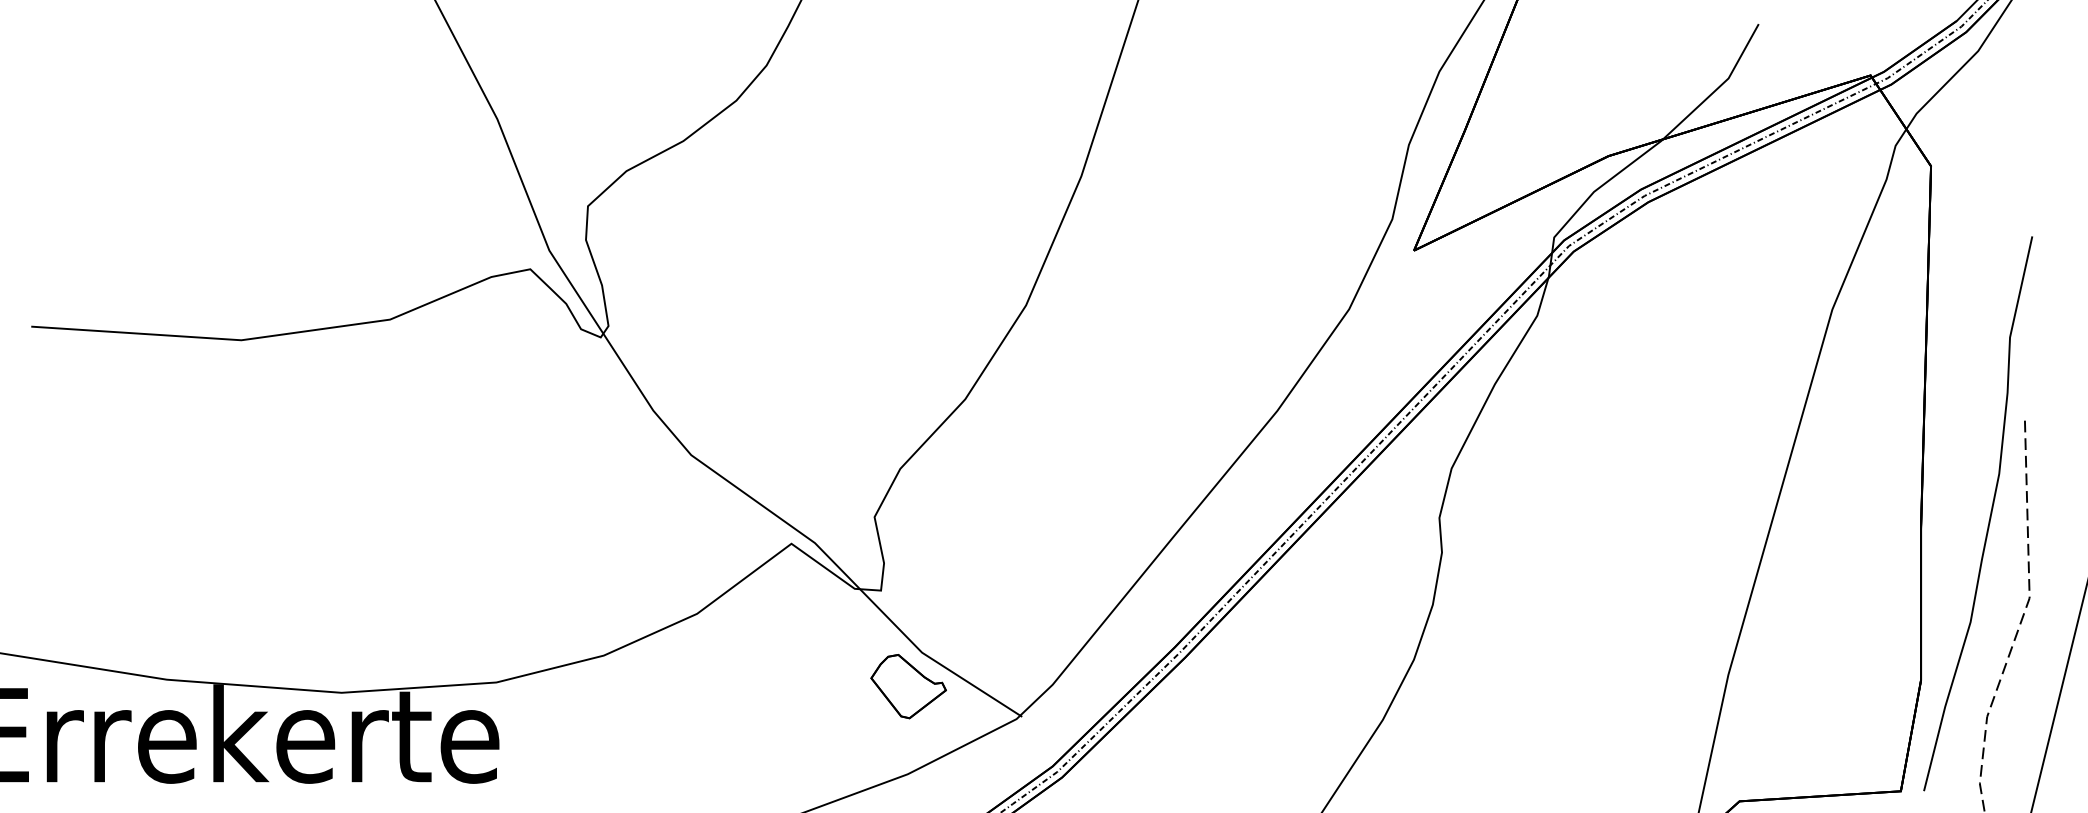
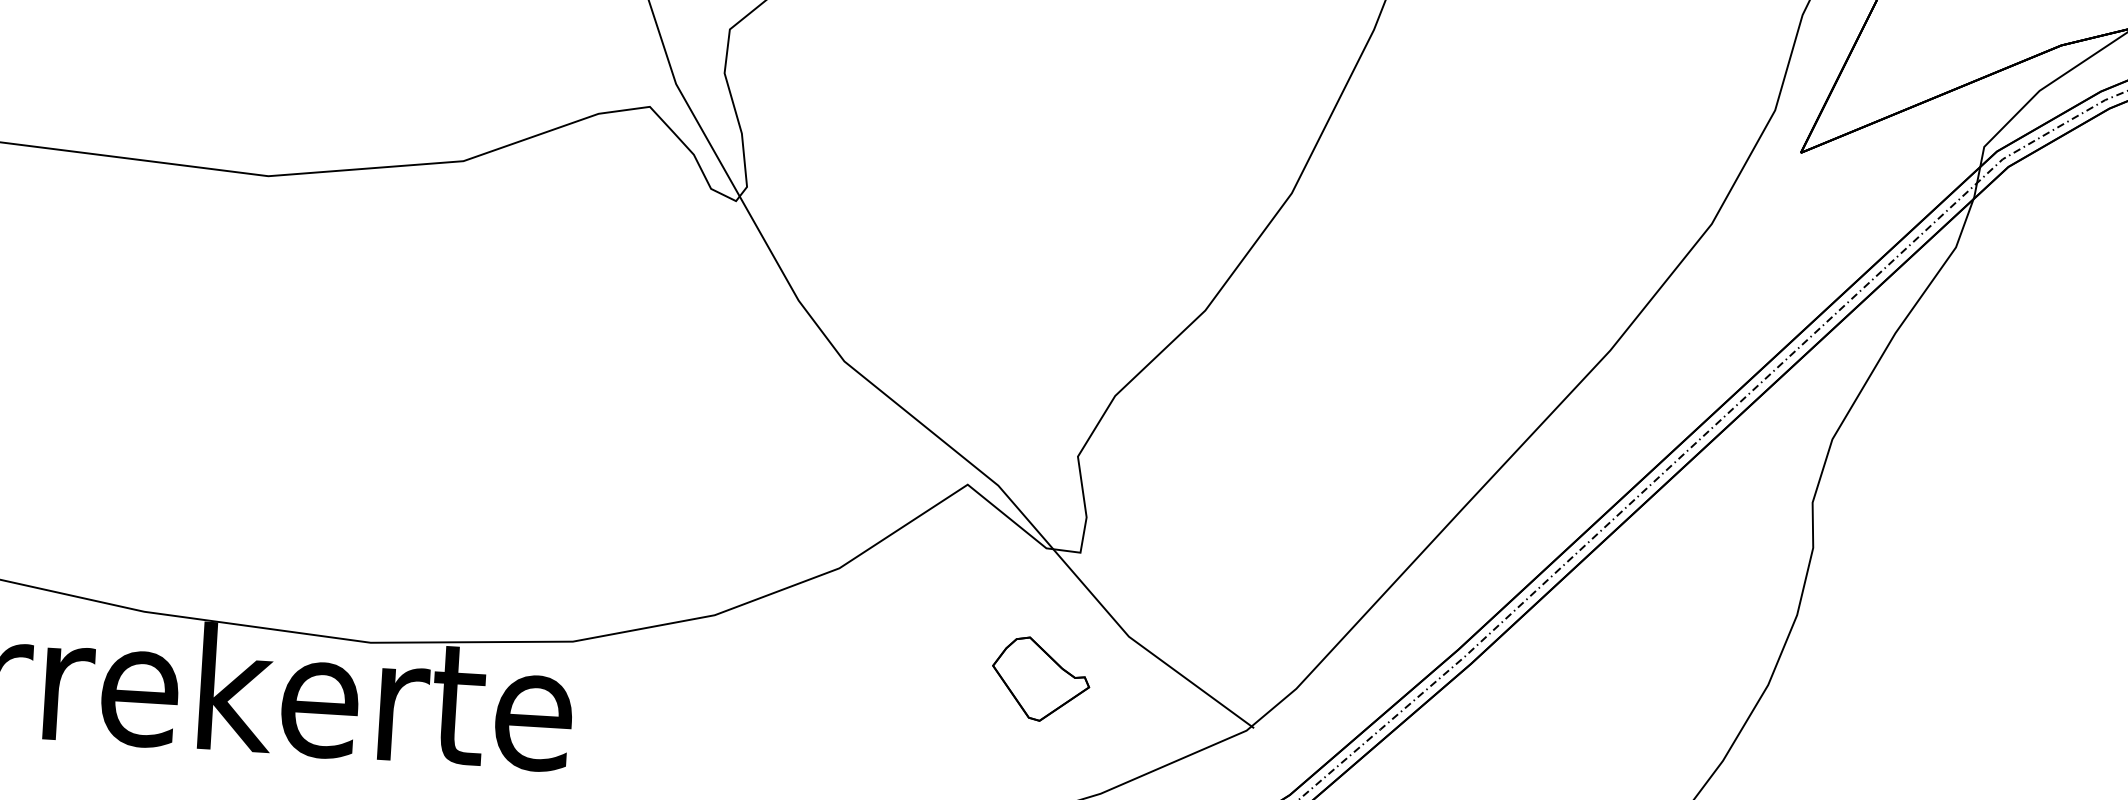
part: (908, 686) -> (1040, 679), moved

